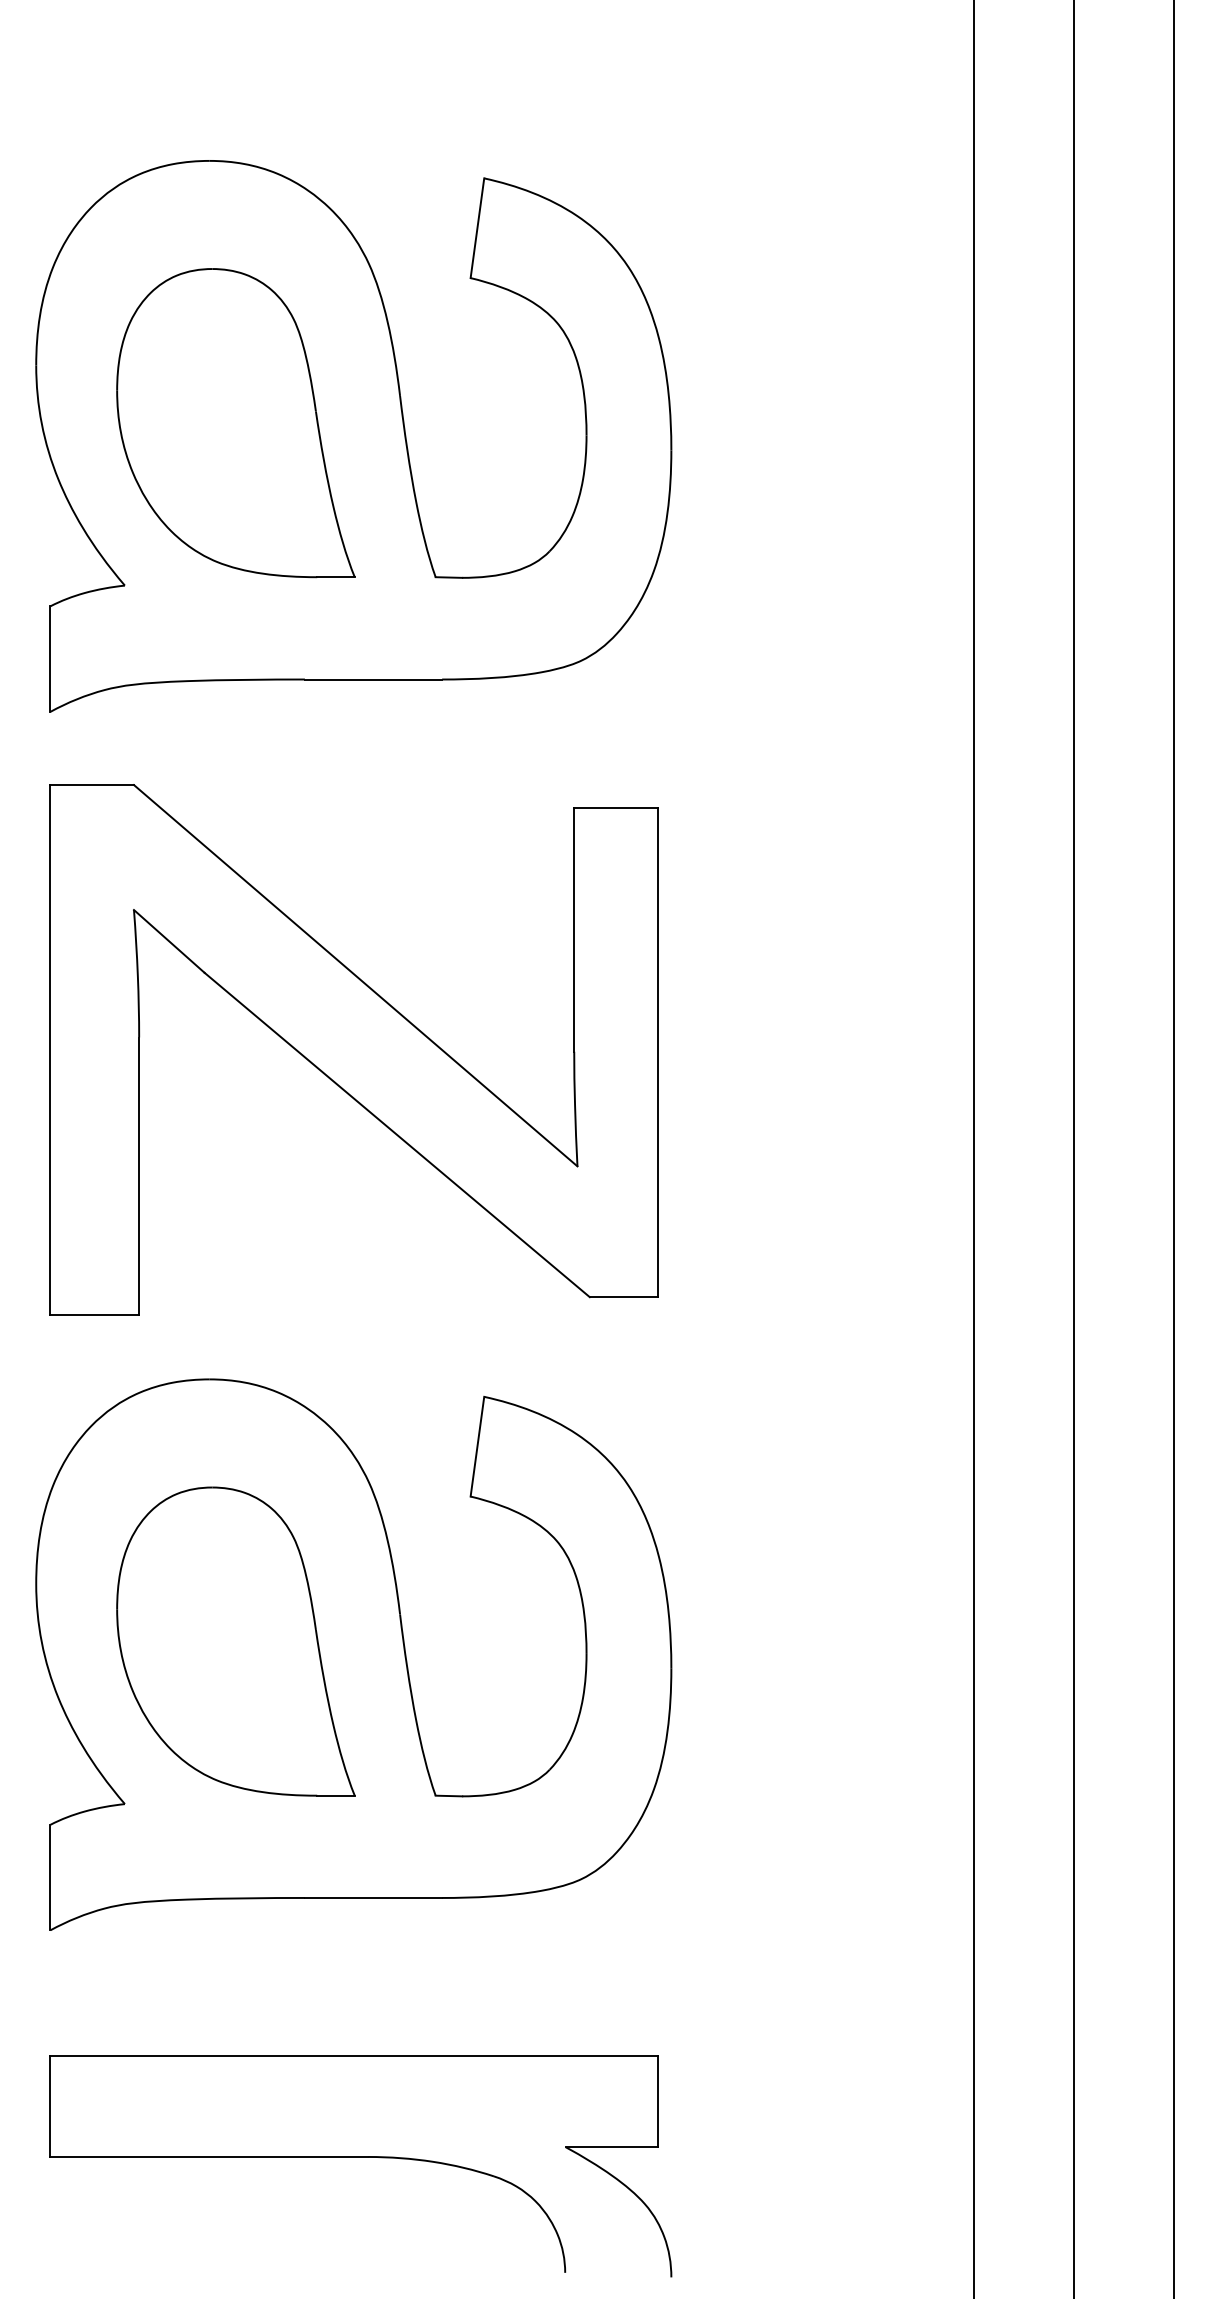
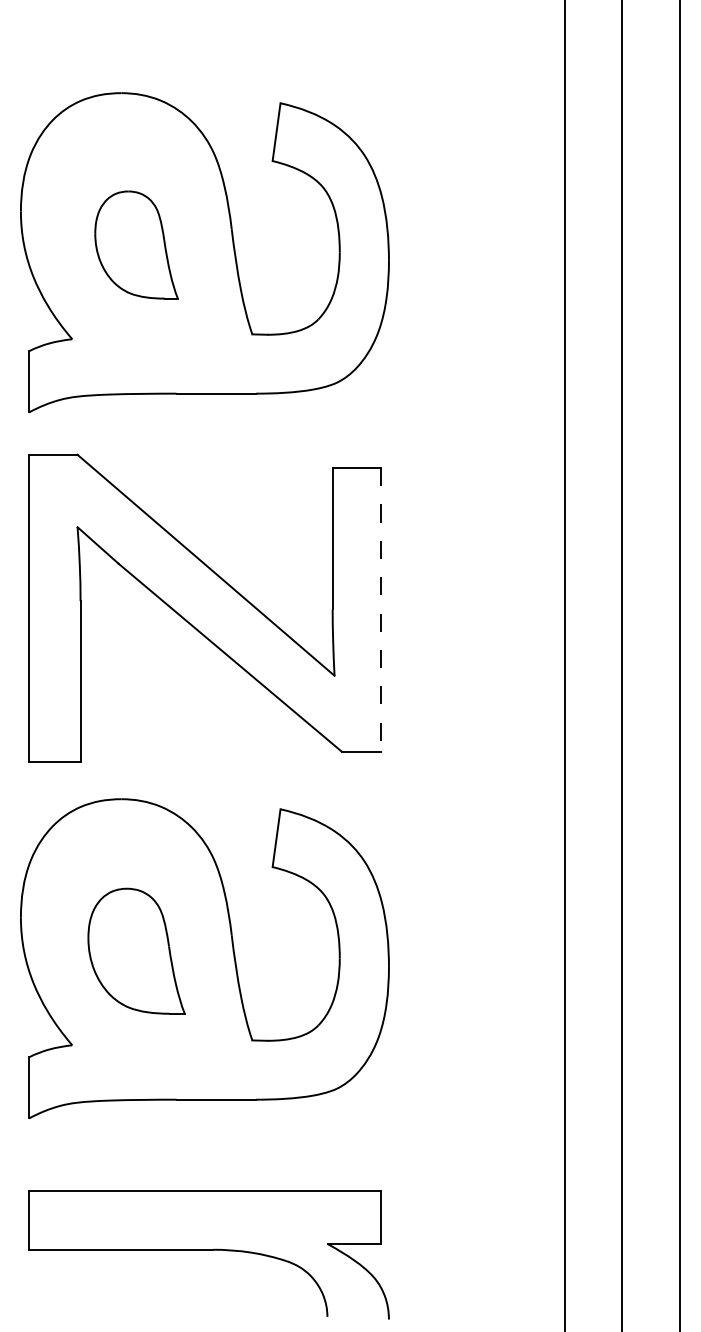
part: (235, 422) -> (136, 244), size x0.6
line: (658, 1051) -> (381, 609), solid -> dashed
part: (235, 1642) -> (136, 951), size x0.7

